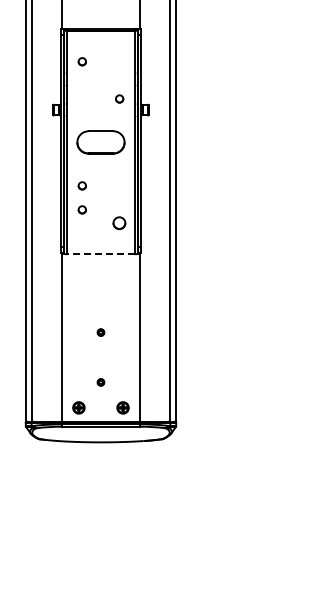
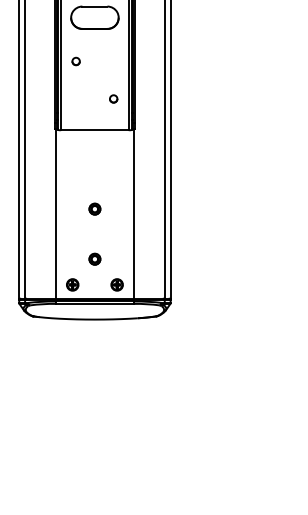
part: (81, 209) -> (75, 85), removed
part: (119, 222) -> (113, 98), size x0.62
line: (100, 254) -> (94, 130), dashed -> solid
part: (100, 332) -> (94, 209), size x1.67
part: (100, 382) -> (94, 259), size x1.67

